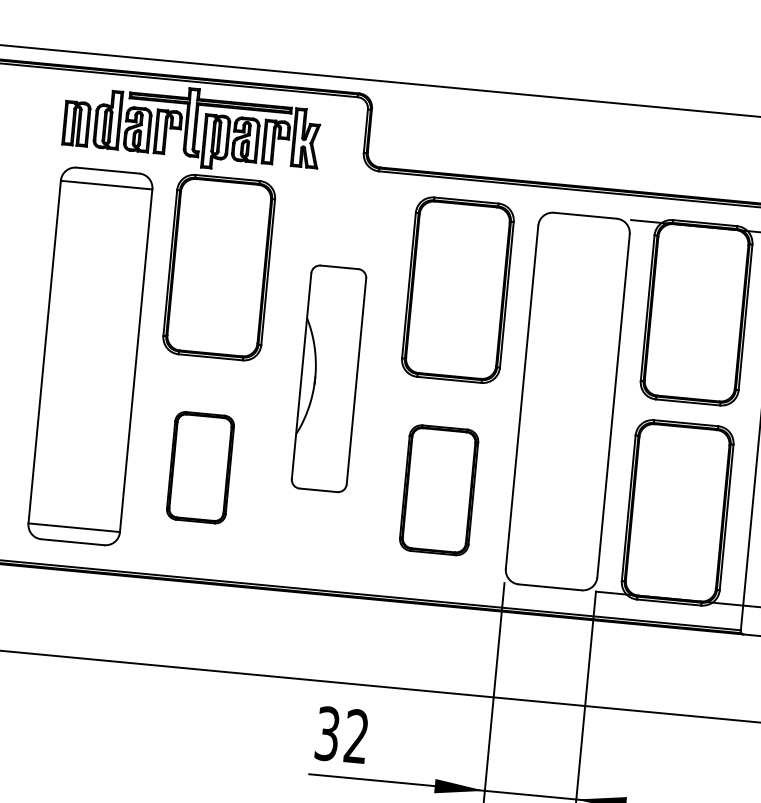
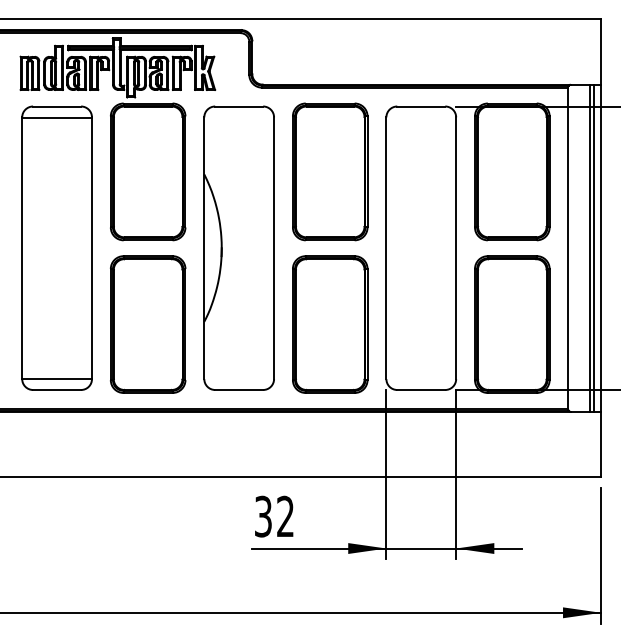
part: (328, 377) -> (238, 247), size x1.67
part: (200, 467) -> (148, 324), size x1.67
part: (439, 490) -> (330, 324), size x1.43

